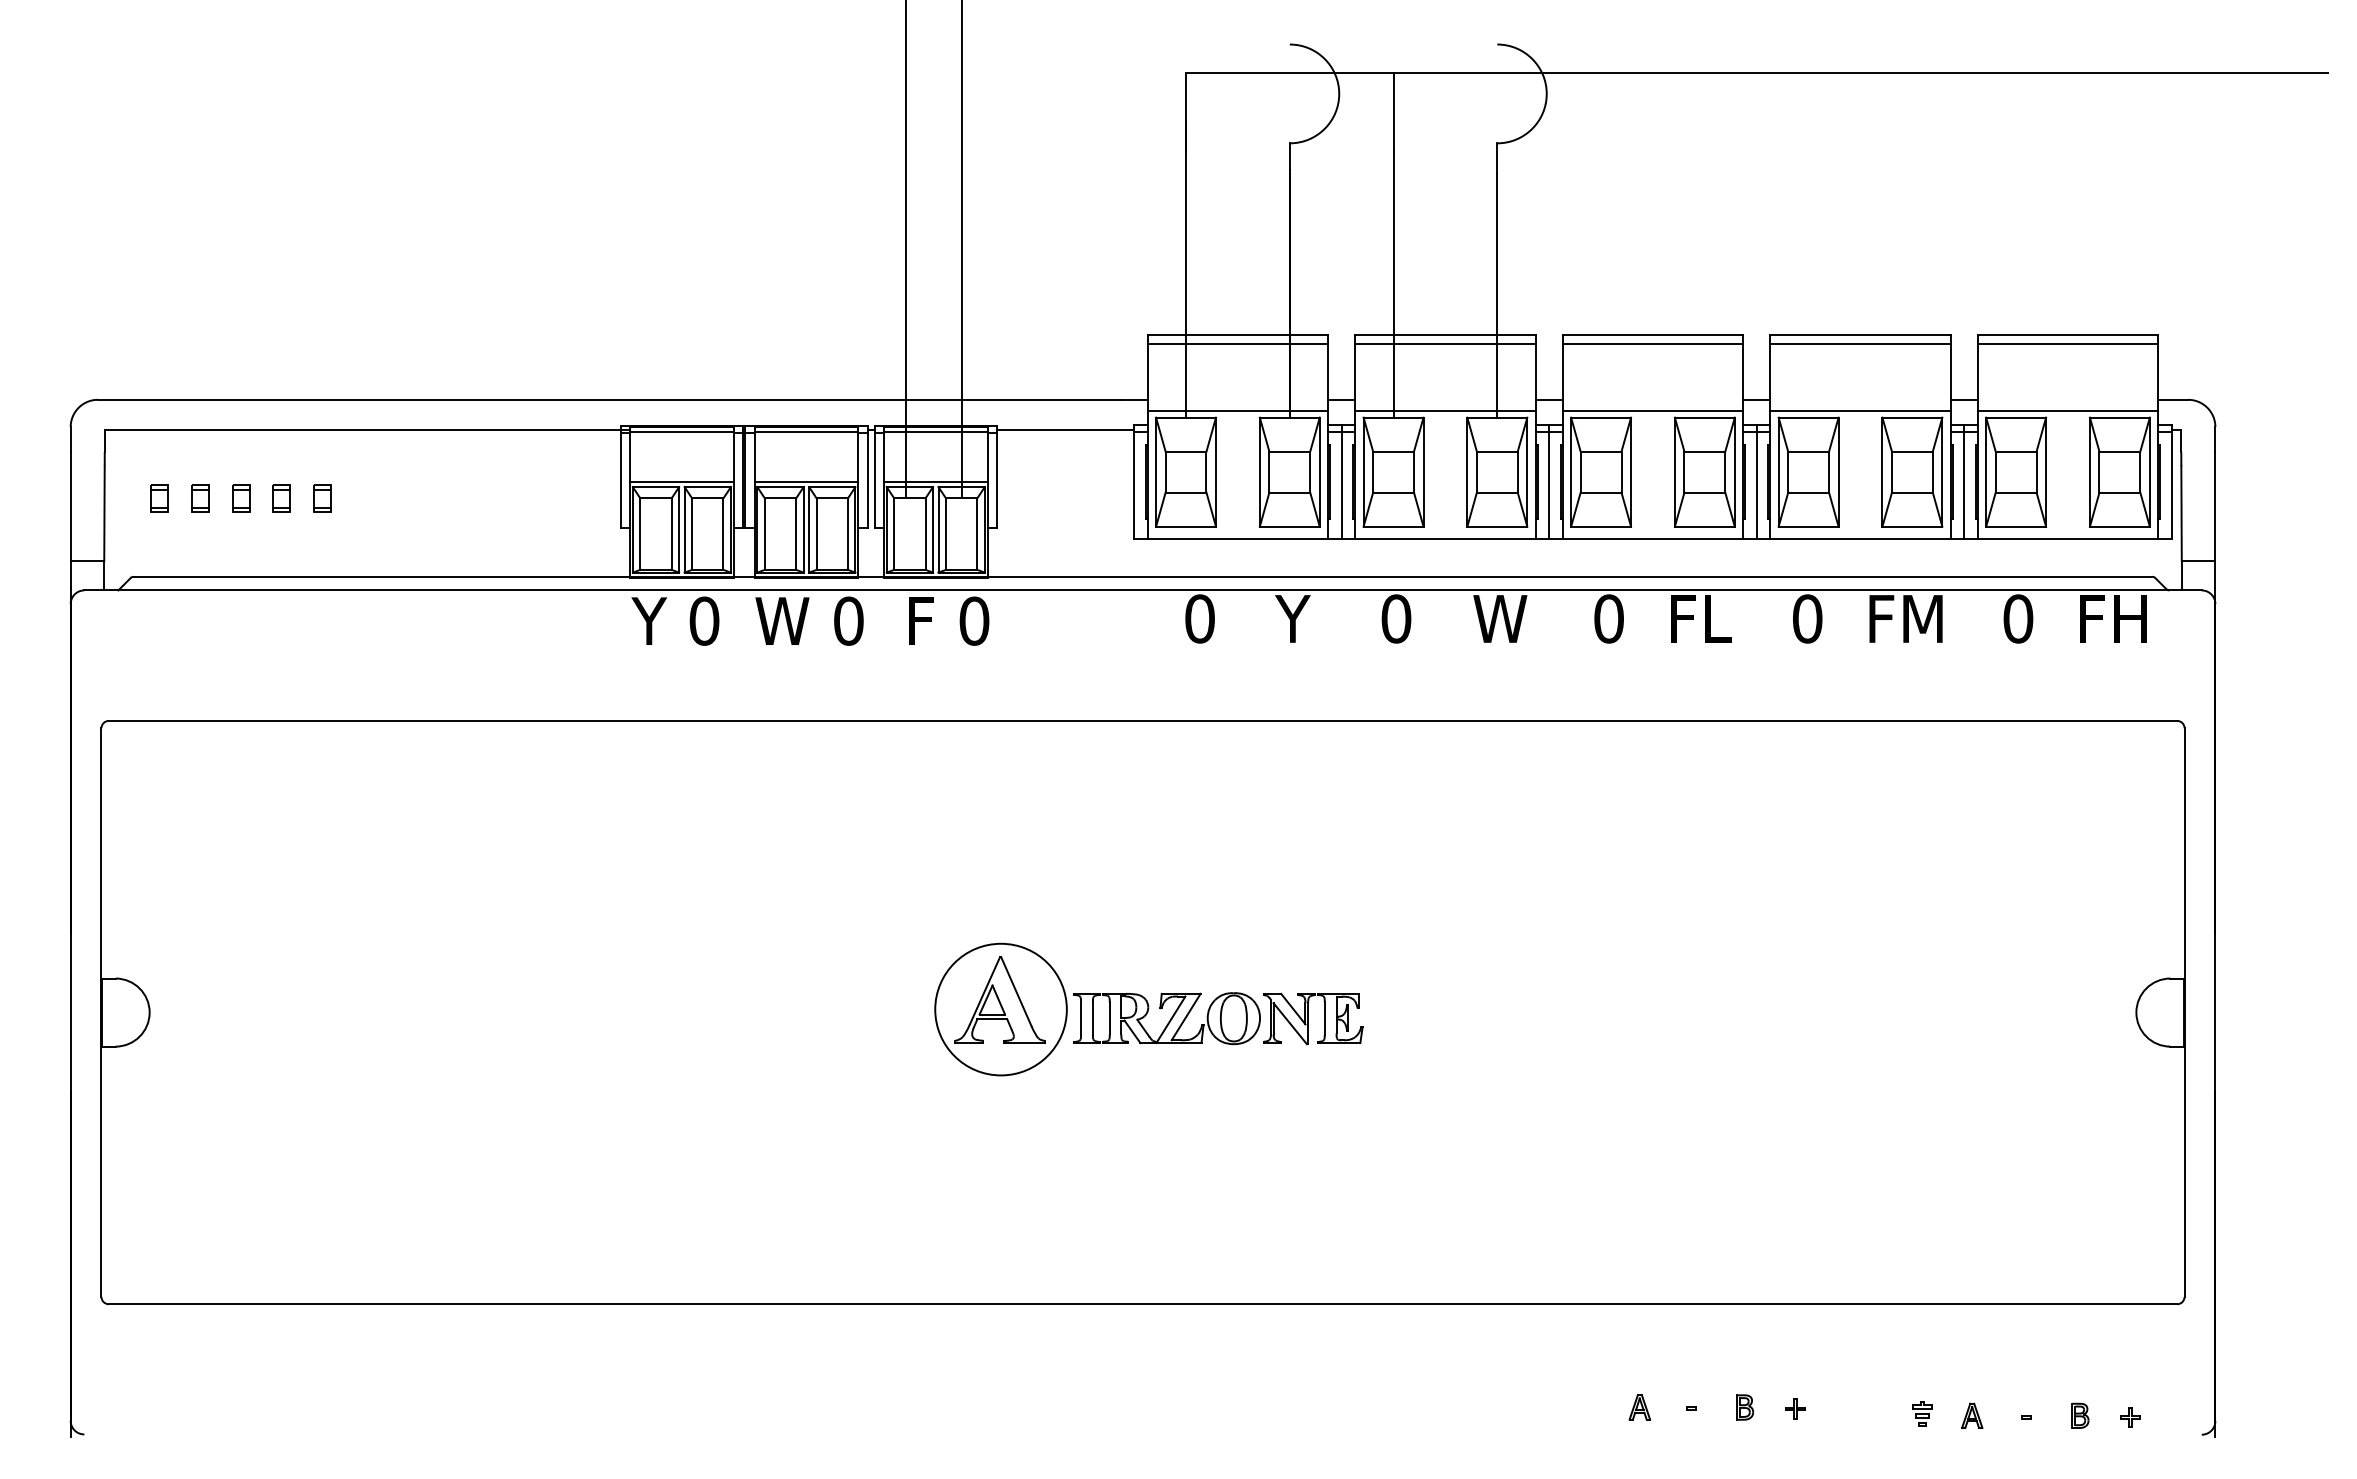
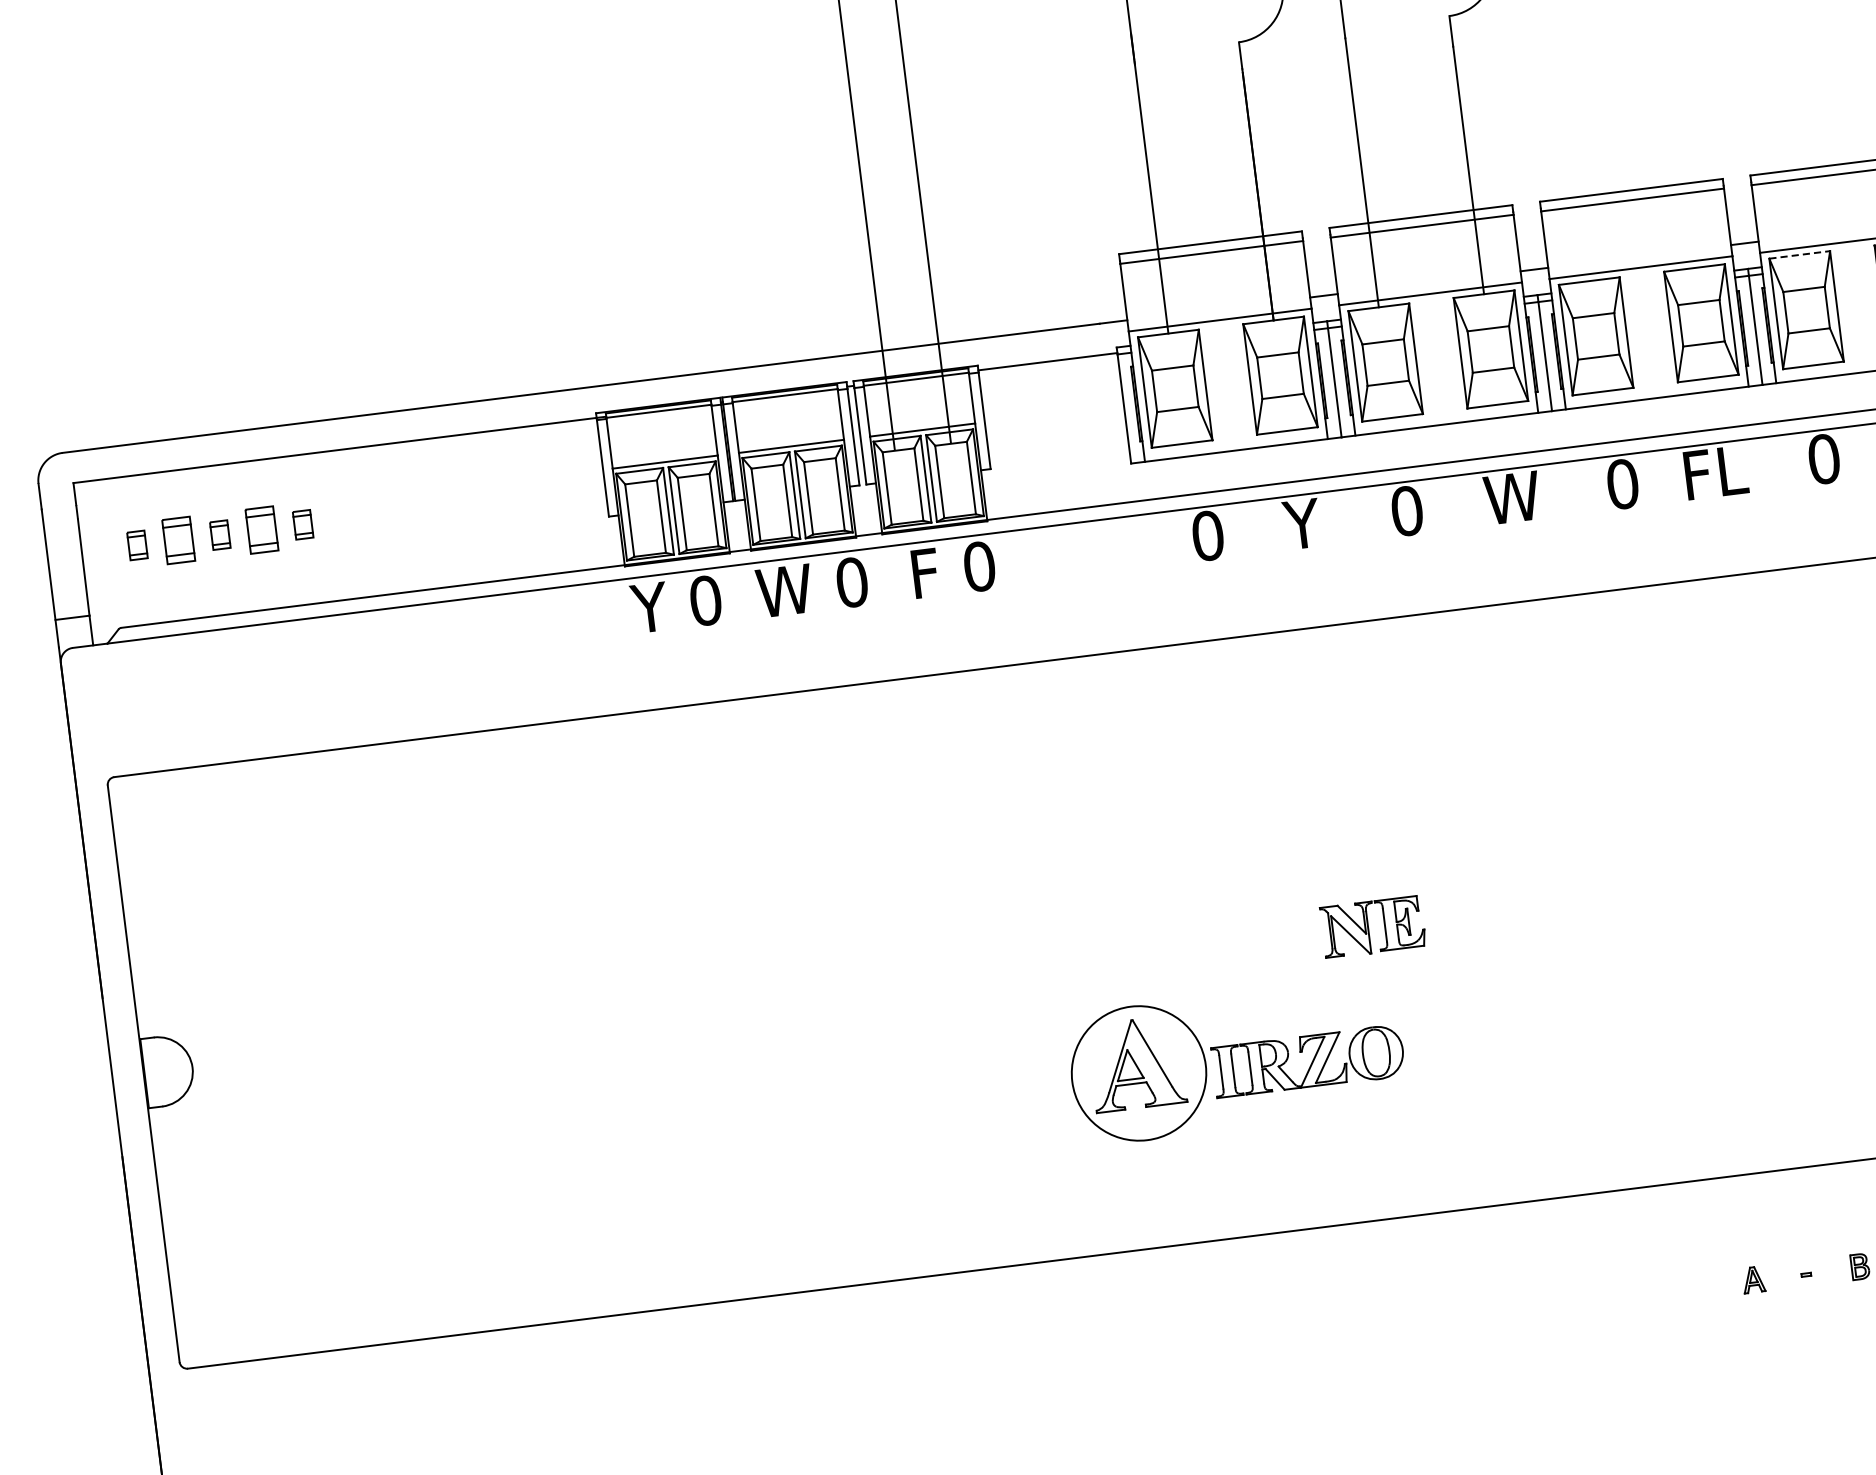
line: (1808, 417) -> (1799, 254), solid -> dashed
part: (200, 498) -> (179, 540), size x1.6
part: (281, 498) -> (261, 529), size x1.6
part: (1097, 1009) -> (1236, 1061), moved

